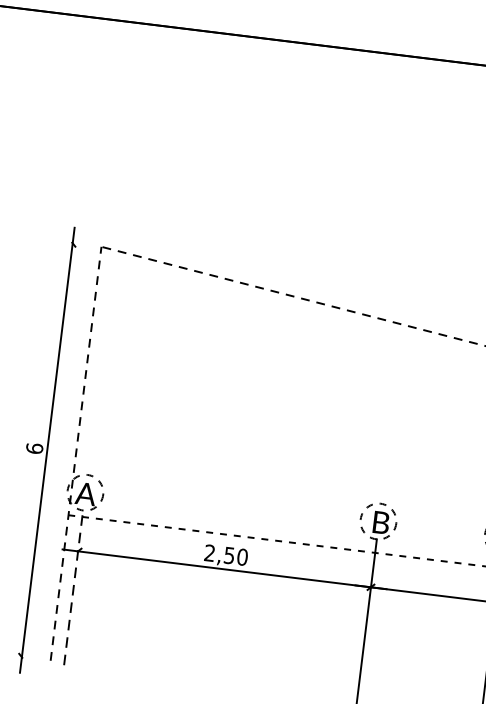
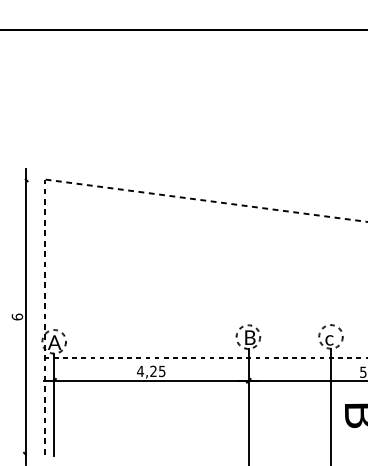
text: (224, 555) -> (150, 371), 2,50 -> 4,25
line: (74, 587) -> (54, 404), dashed -> solid

